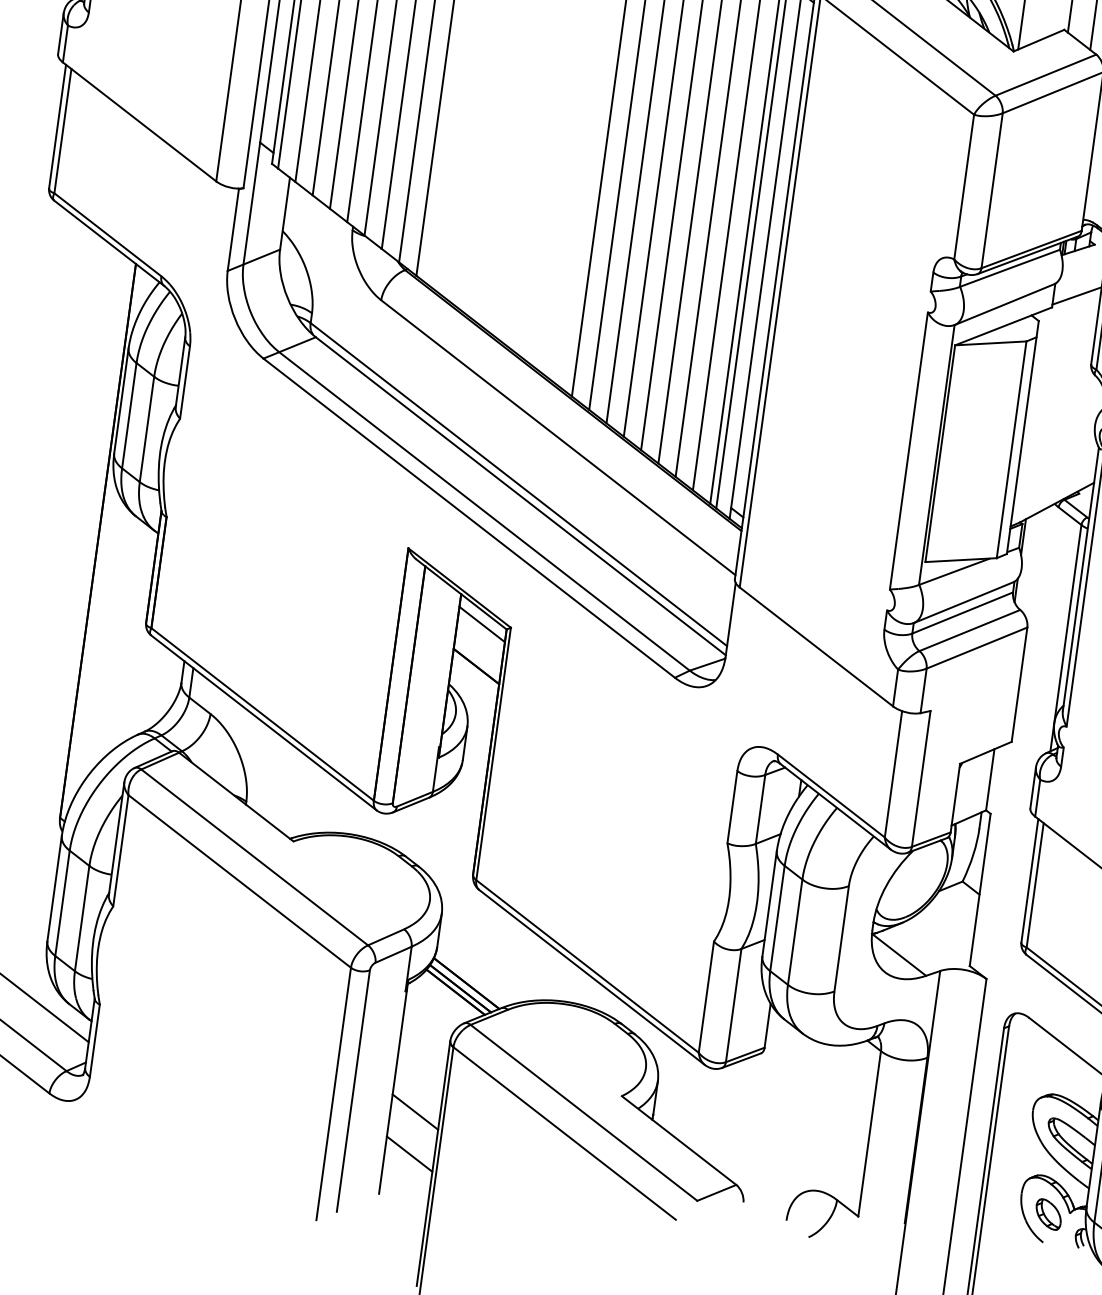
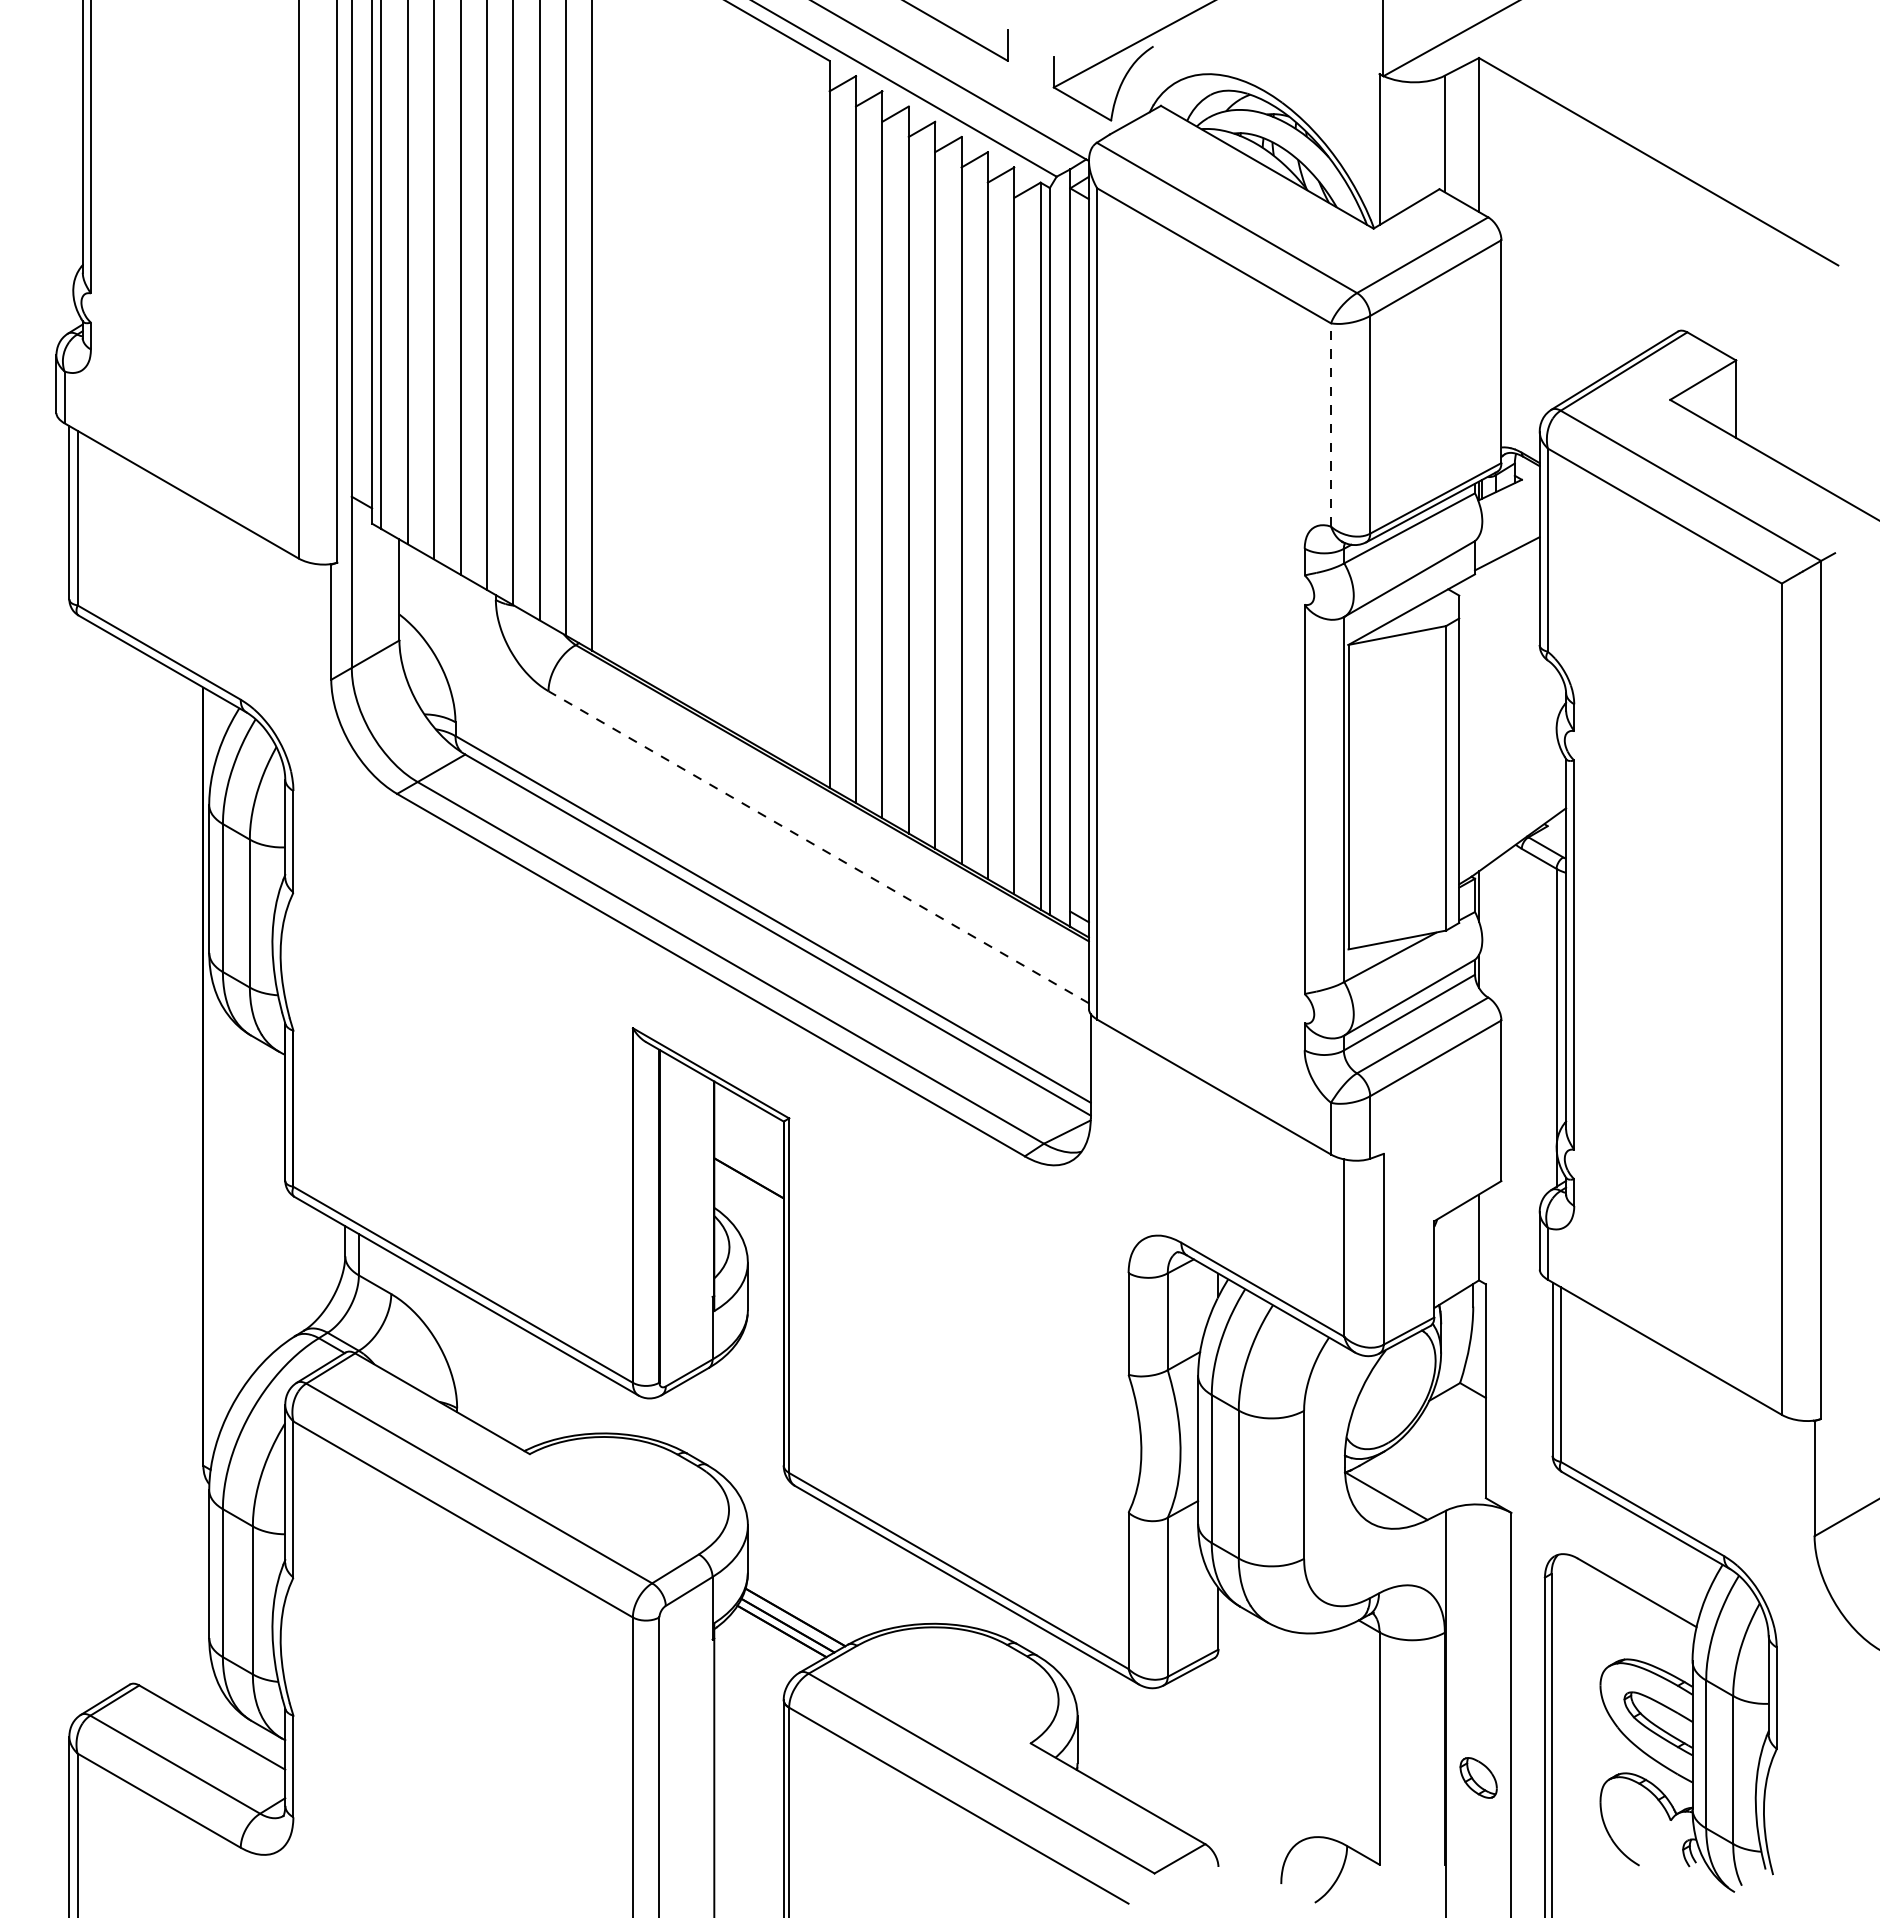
line: (964, 187) -> (1331, 425), solid -> dashed
line: (558, 437) -> (818, 847), solid -> dashed
line: (481, 624) -> (748, 1119), removed
line: (415, 1112) -> (748, 1804), removed
line: (409, 1154) -> (748, 1863), removed
part: (1048, 1214) -> (1478, 1777), moved

